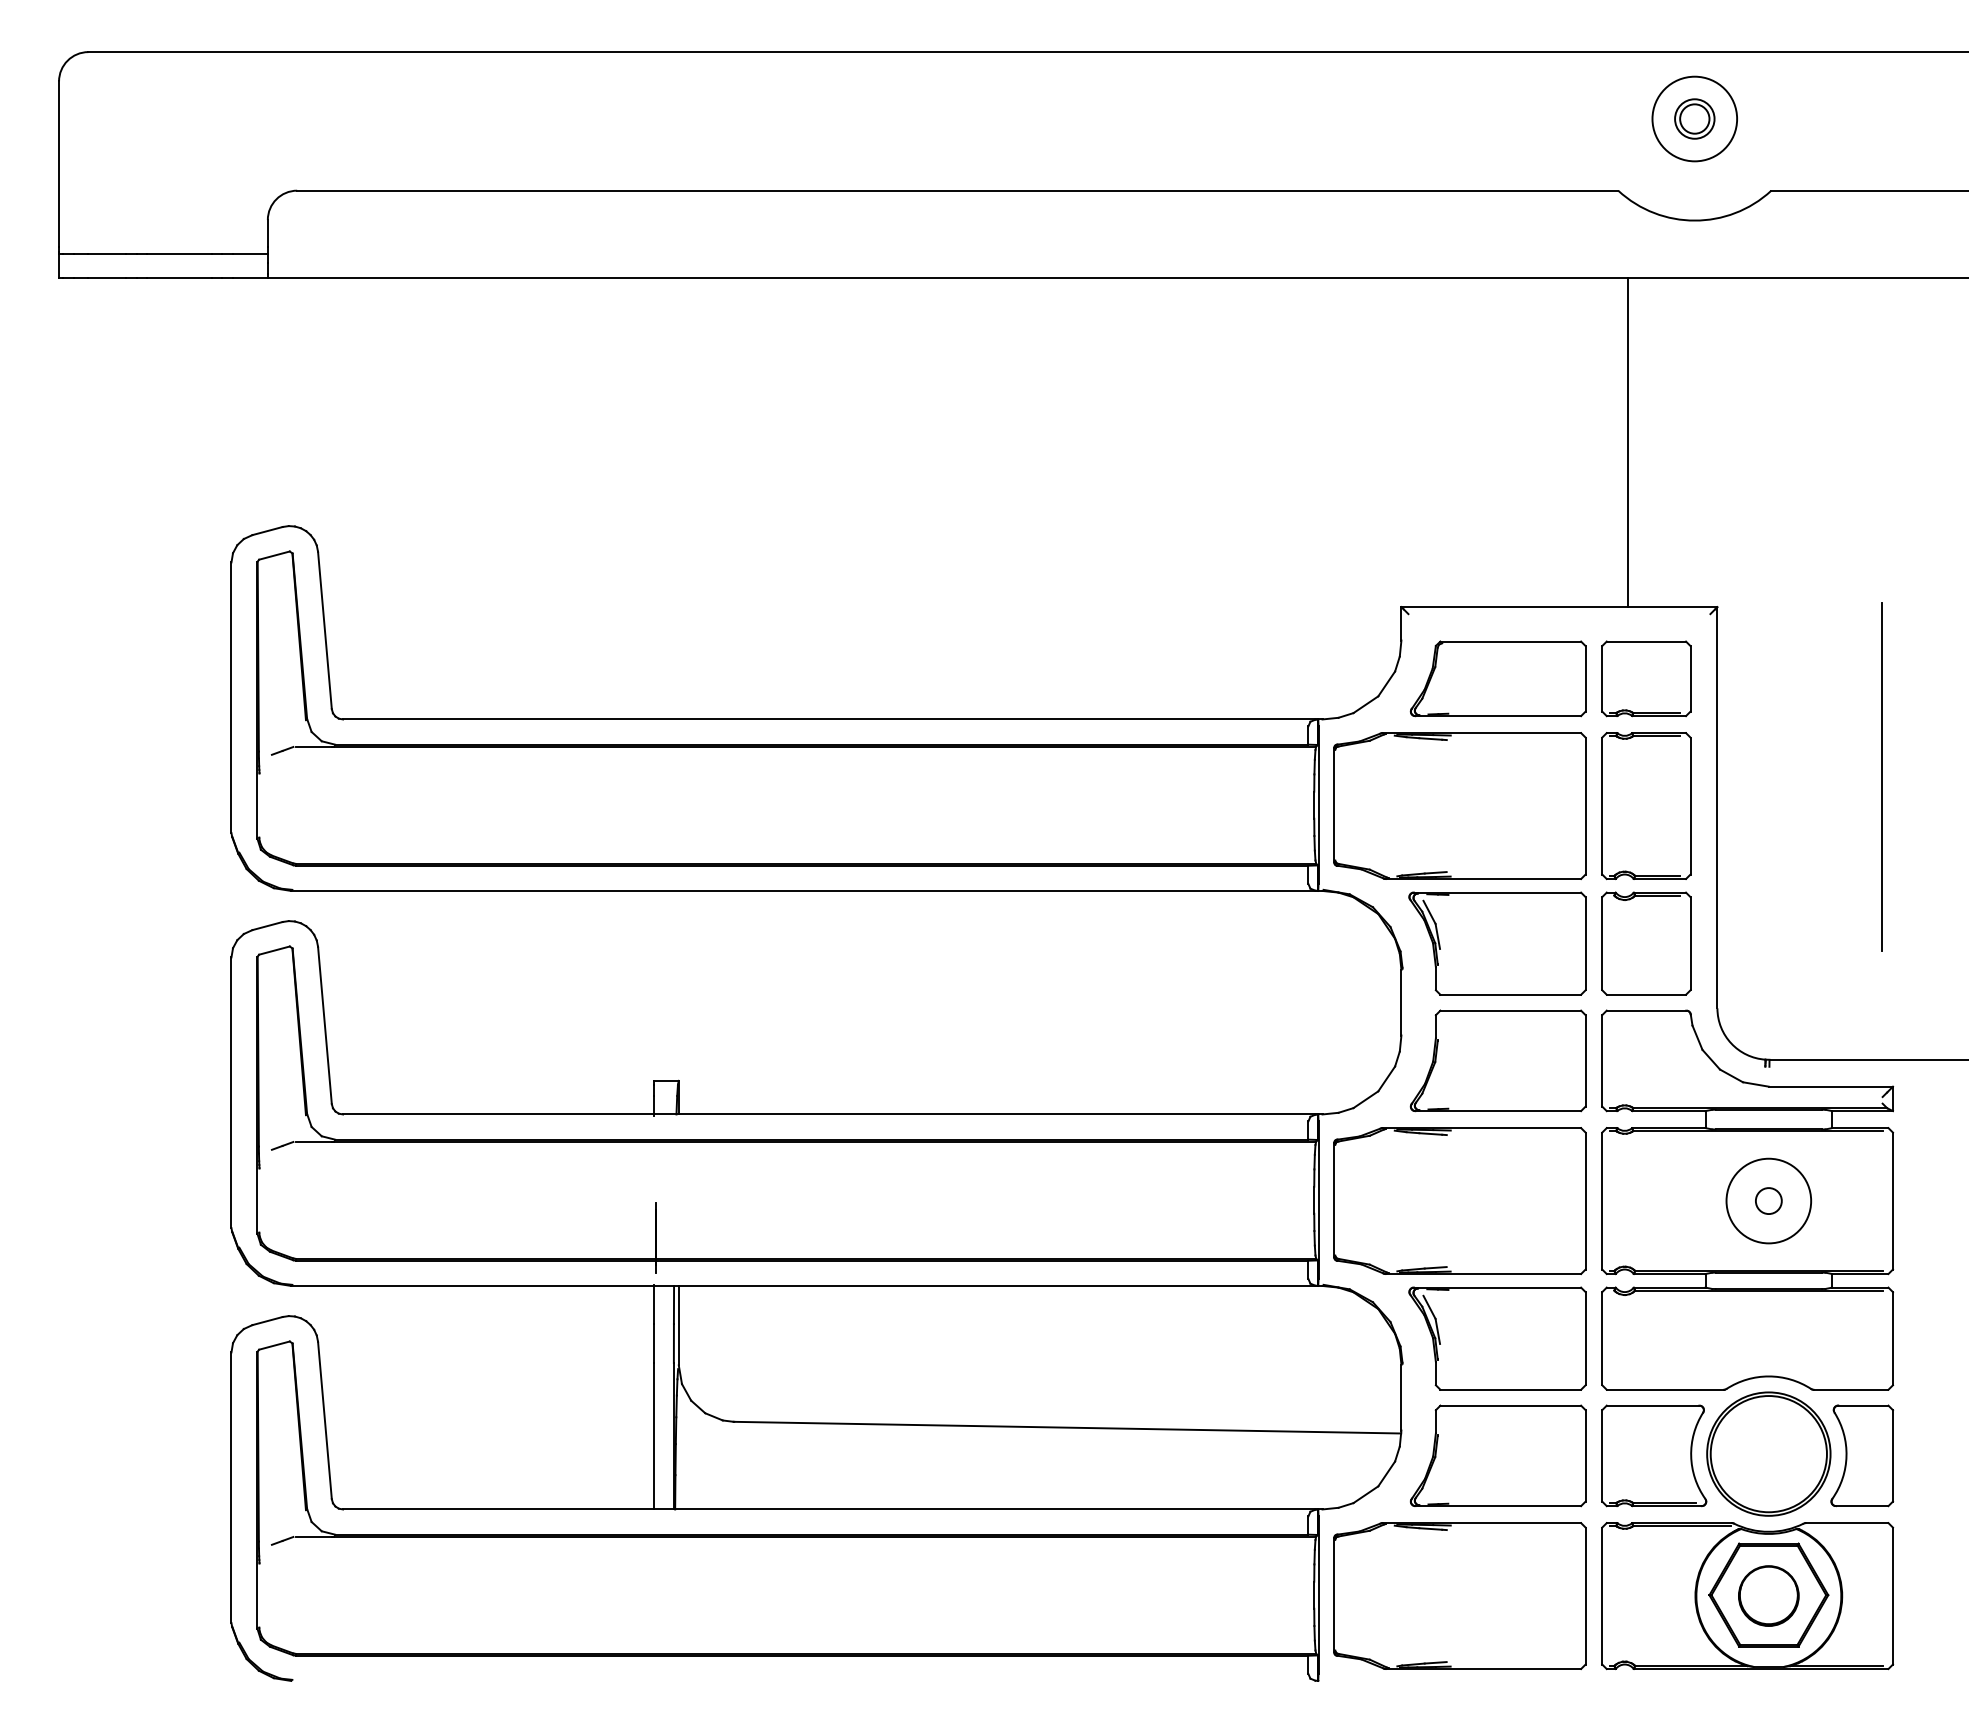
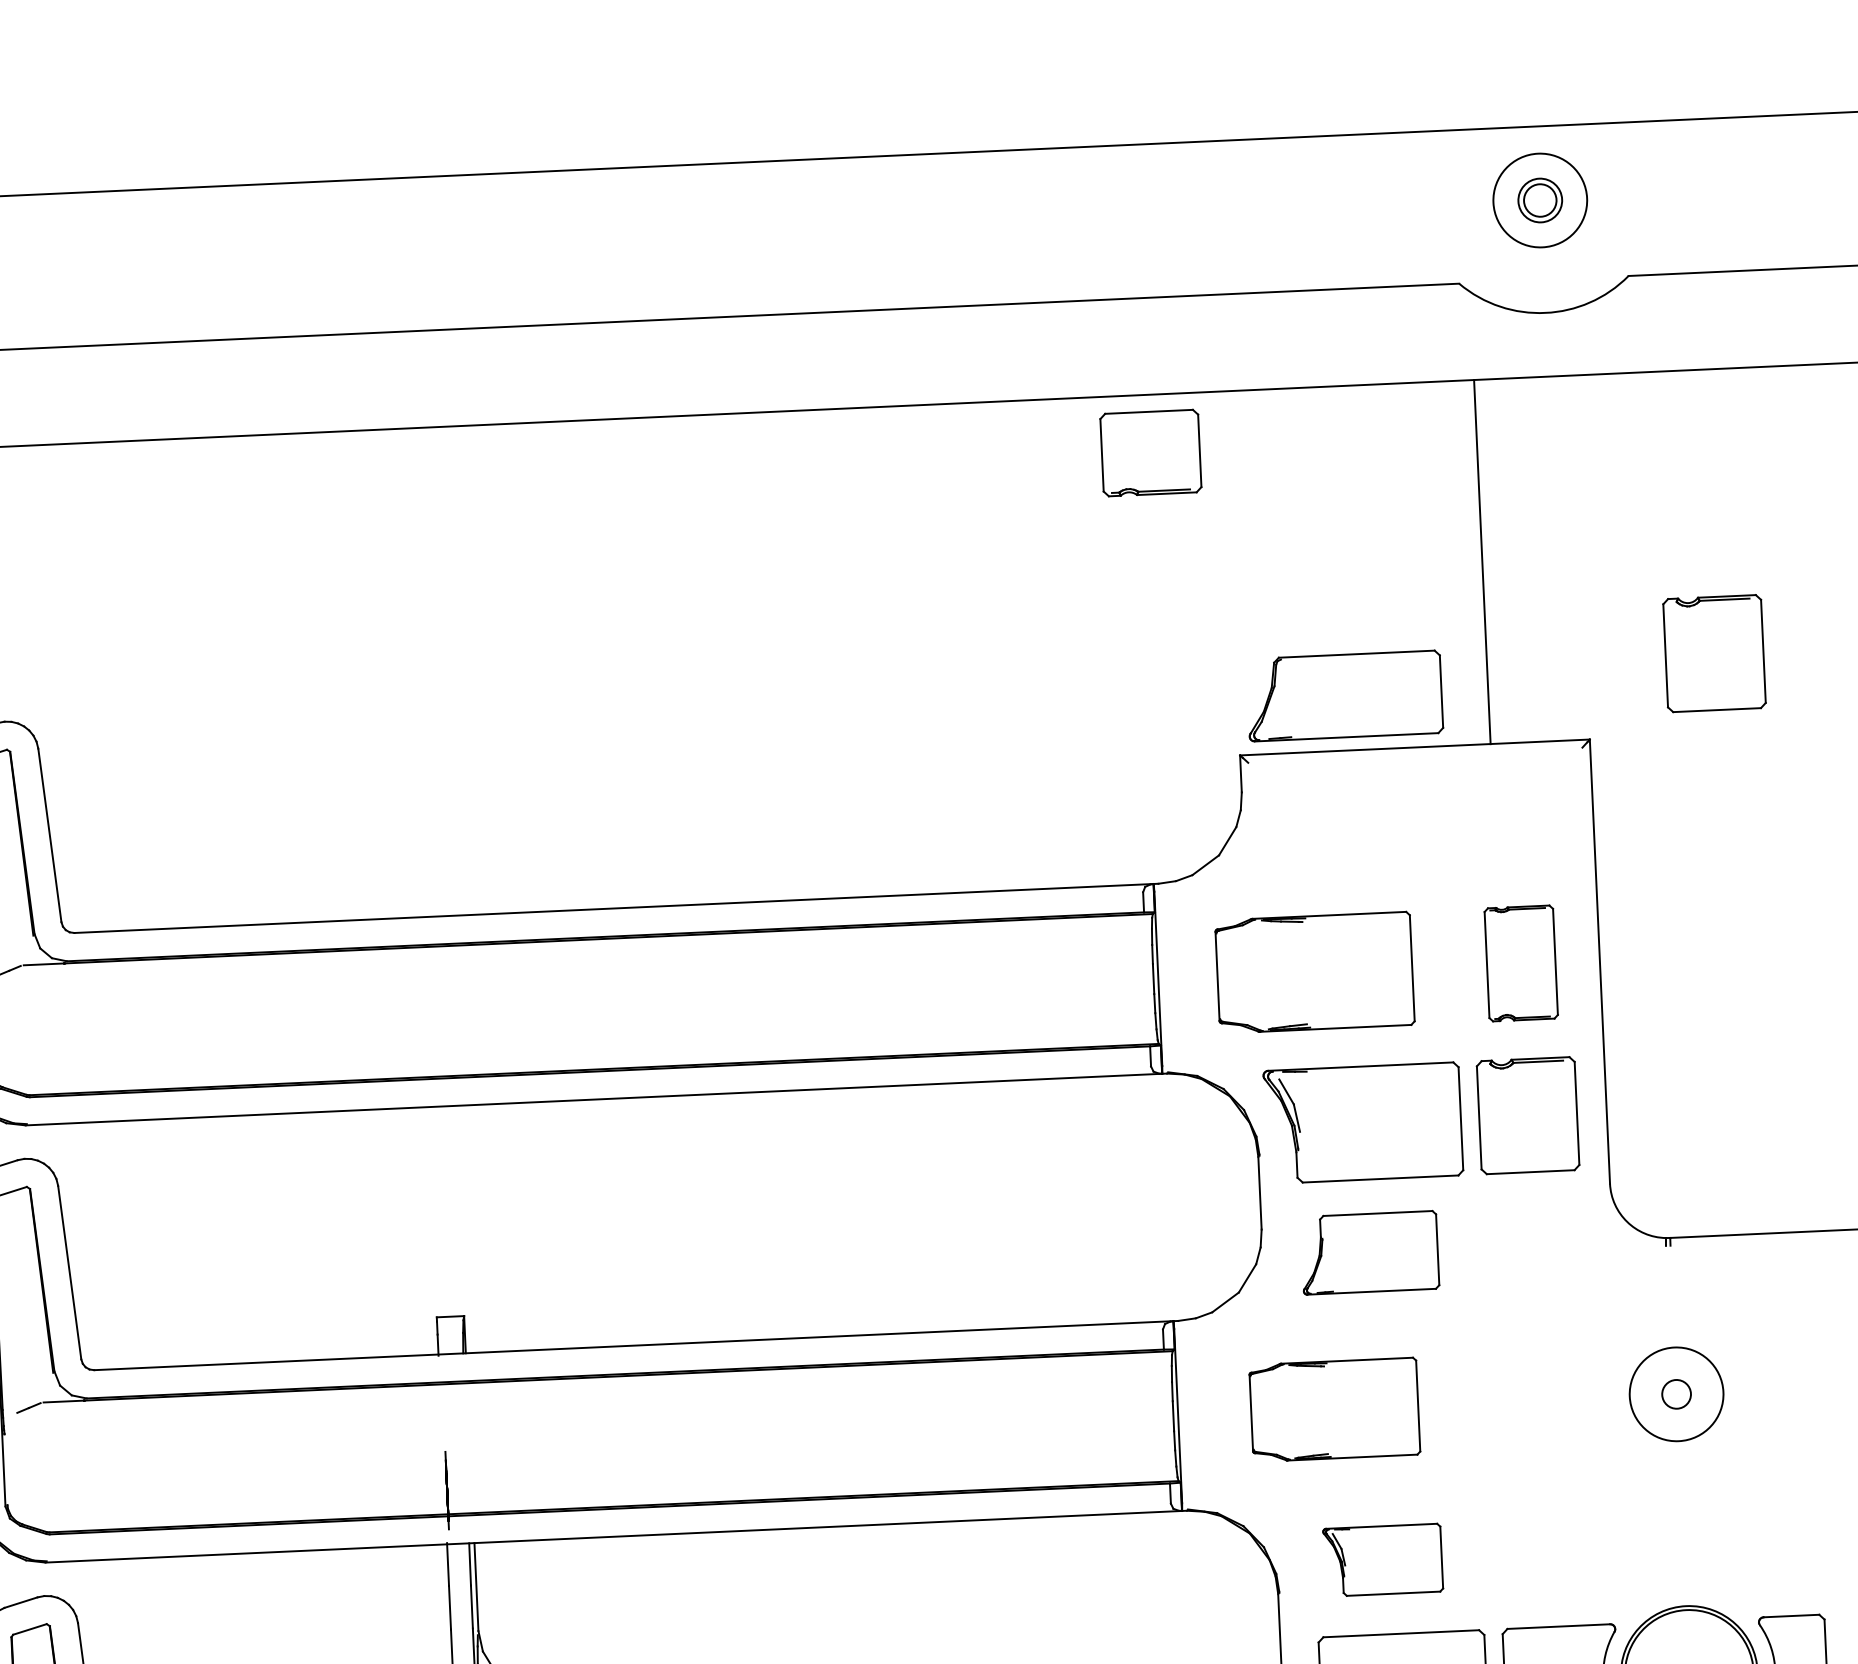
part: (1833, 534) -> (1714, 653), added
part: (1497, 678) -> (1343, 695), moved
part: (1646, 678) -> (1151, 452), moved
line: (1881, 776) -> (1779, 918), removed
part: (1459, 805) -> (1314, 972), size x0.7
part: (1646, 806) -> (1521, 963), size x0.7
part: (1497, 1060) -> (1369, 1252), size x0.7
part: (1747, 1199) -> (1652, 1393), removed
part: (1459, 1200) -> (1334, 1409), size x0.6
part: (1497, 1338) -> (1383, 1560), size x0.6

